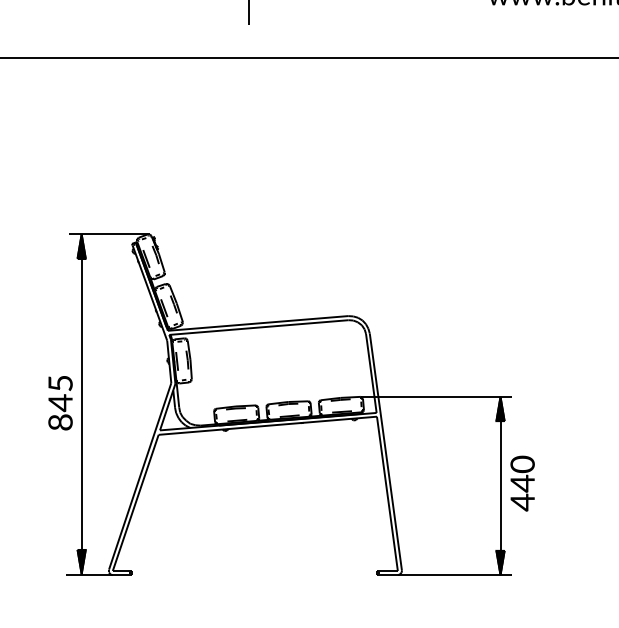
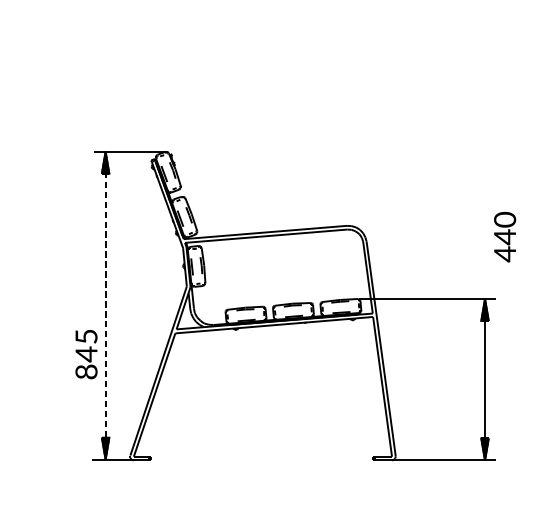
text: (60, 403) -> (86, 354), moved
line: (81, 405) -> (105, 306), solid -> dashed
text: (522, 483) -> (504, 237), moved

